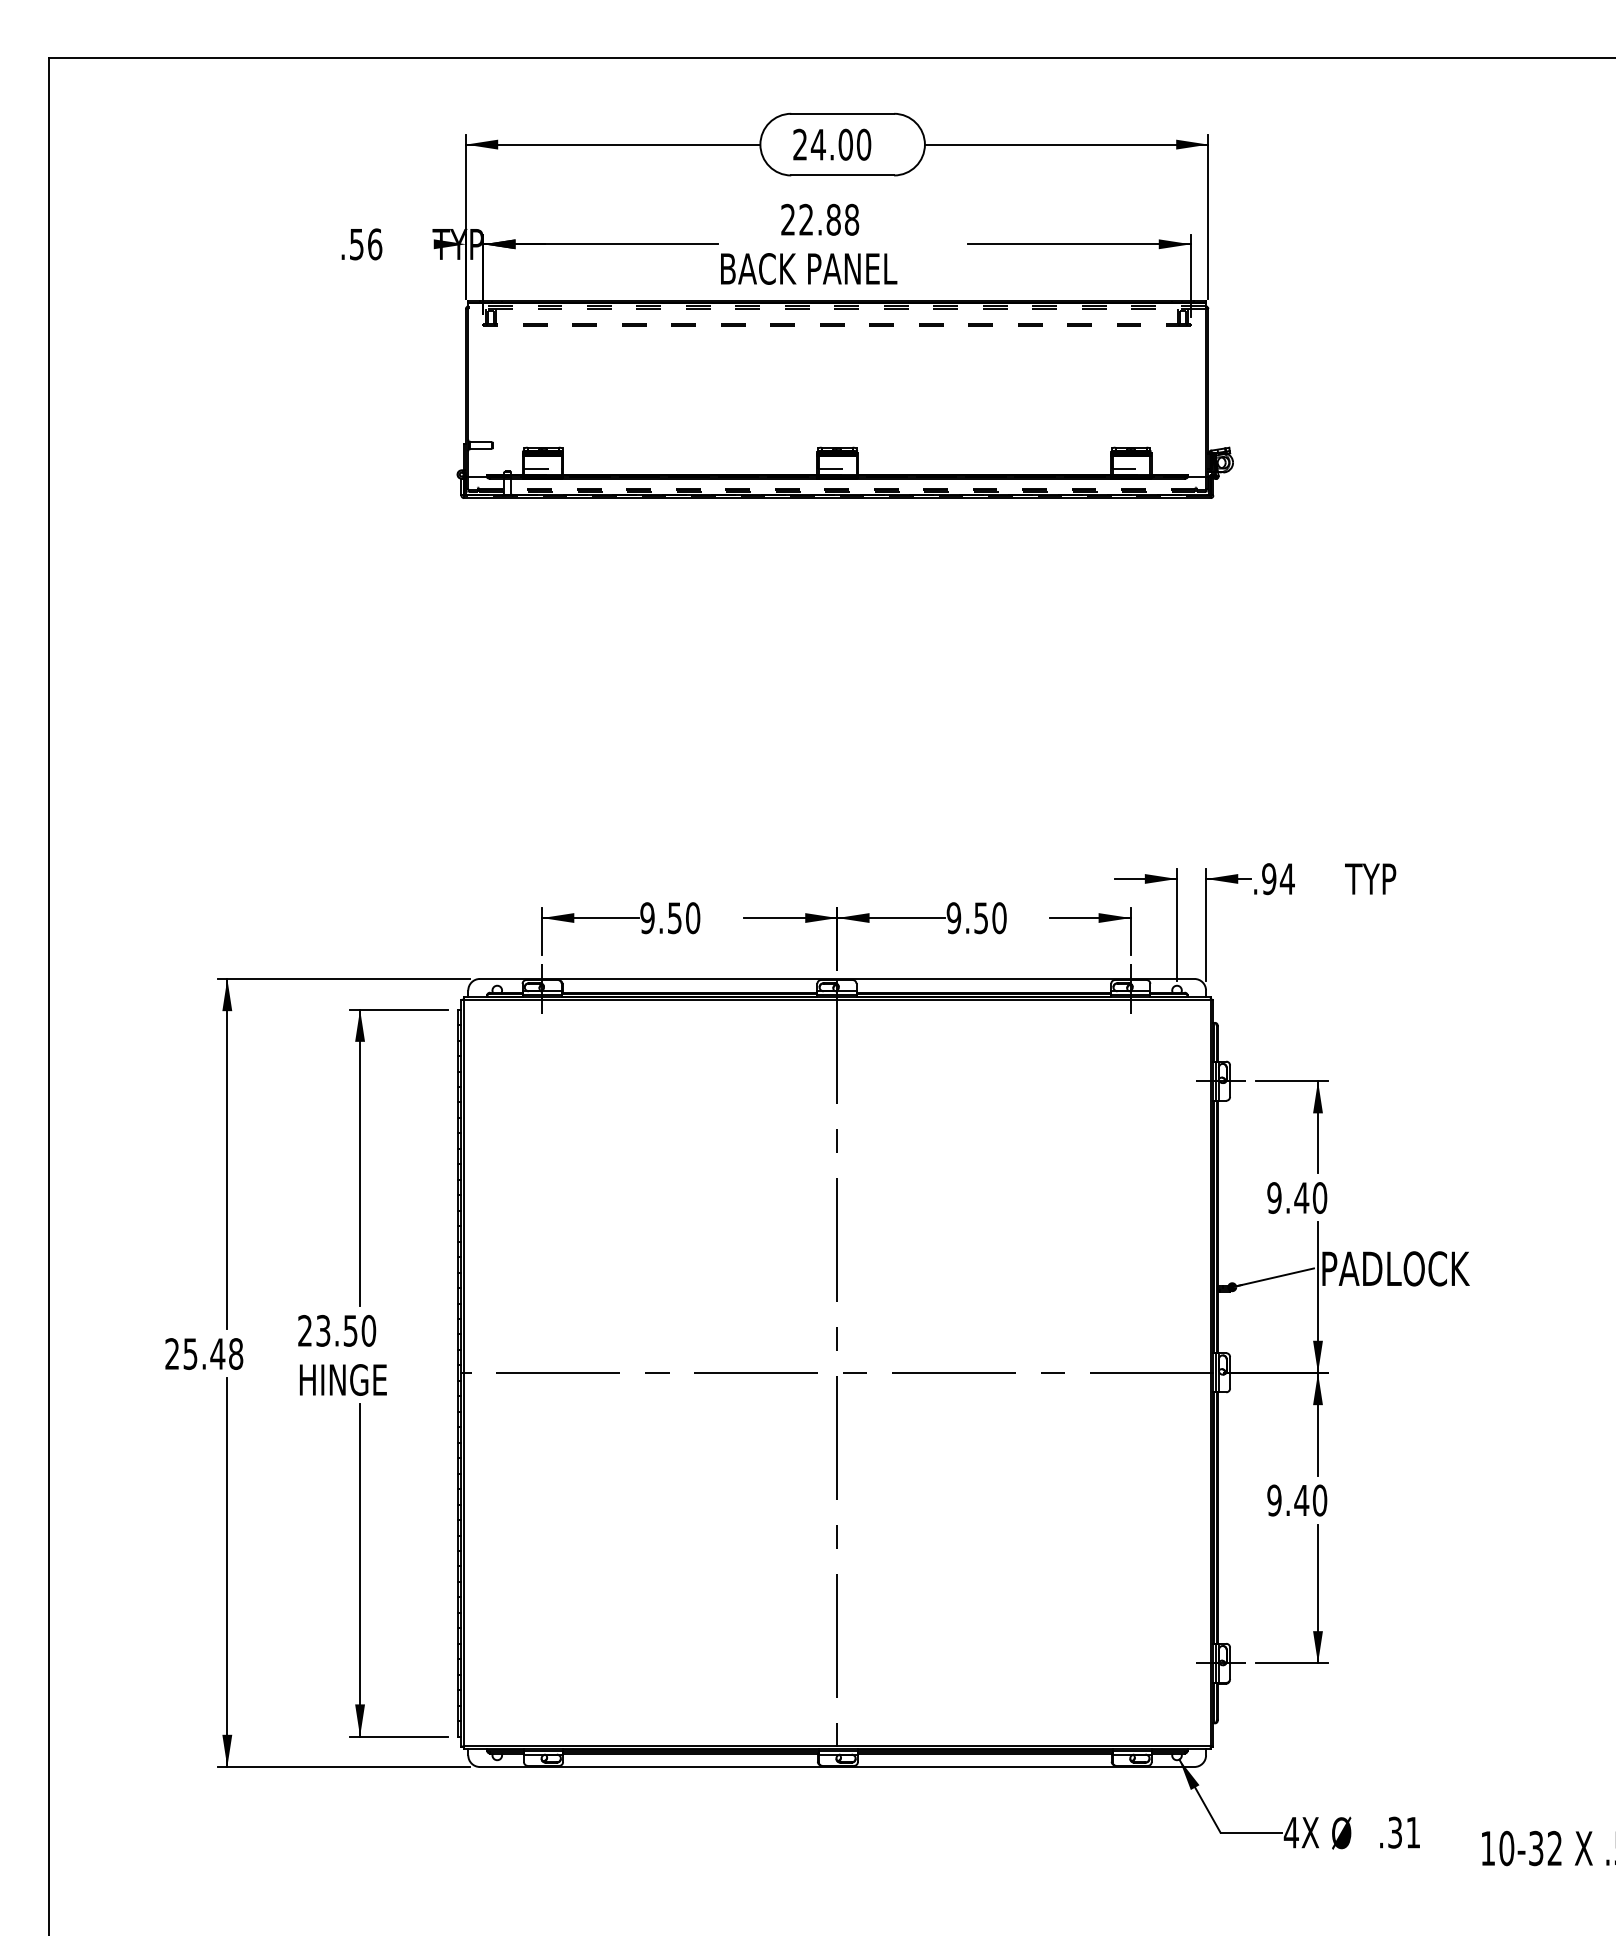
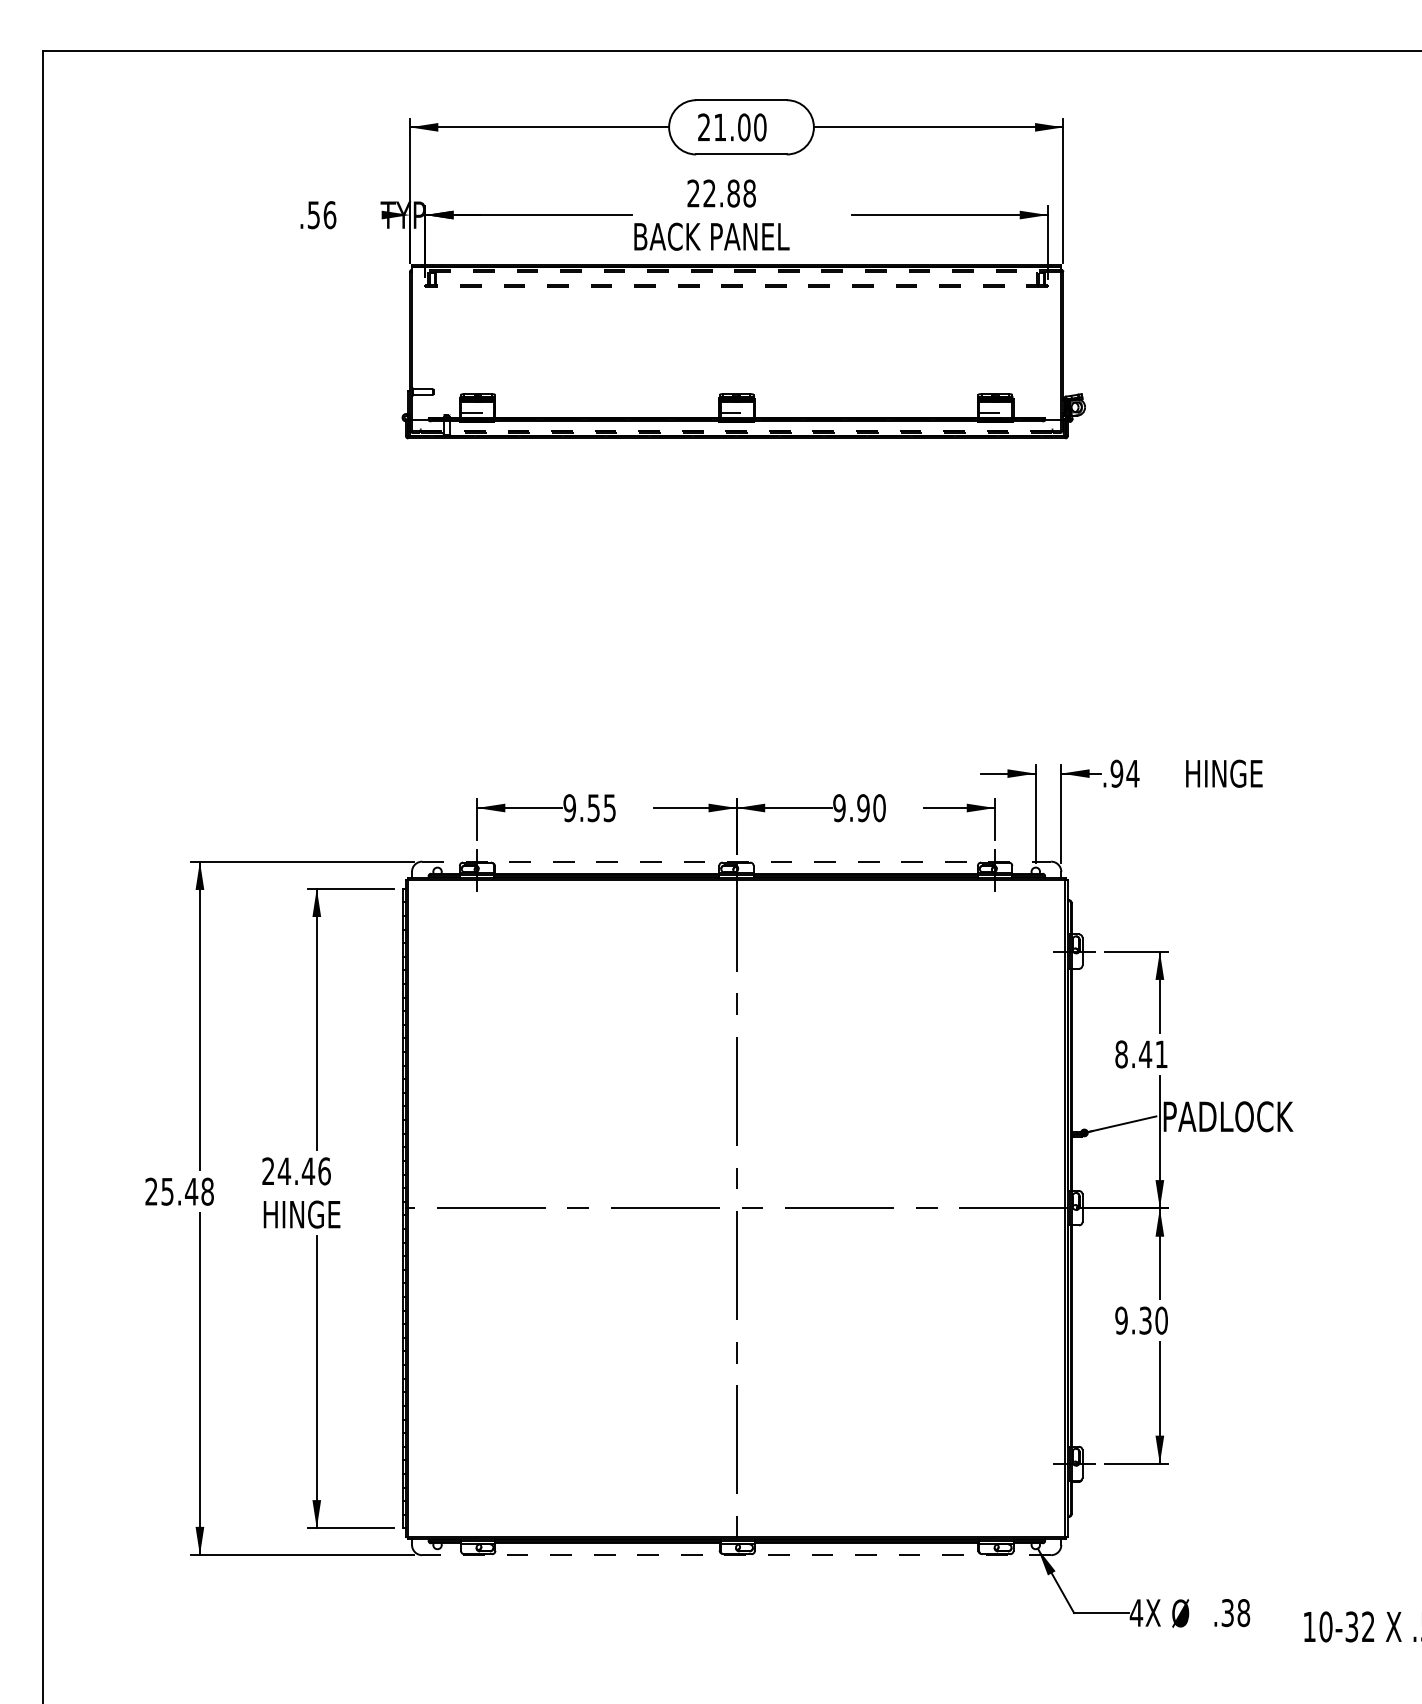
text: (817, 144) -> (719, 127), 24.00 -> 21.00
text: (1389, 879) -> (1222, 774), TYP -> HINGE
text: (981, 917) -> (863, 807), 9.50 -> 9.90
text: (693, 918) -> (610, 808), 9.50 -> 9.55
line: (837, 978) -> (736, 861), solid -> dashed
text: (1297, 1197) -> (1141, 1053), 9.40 -> 8.41
text: (345, 1330) -> (303, 1171), 23.50 -> 24.46
text: (1301, 1500) -> (1145, 1320), 9.40 -> 9.30
line: (836, 1767) -> (736, 1555), solid -> dashed
text: (1413, 1832) -> (1243, 1612), .31 -> .38

